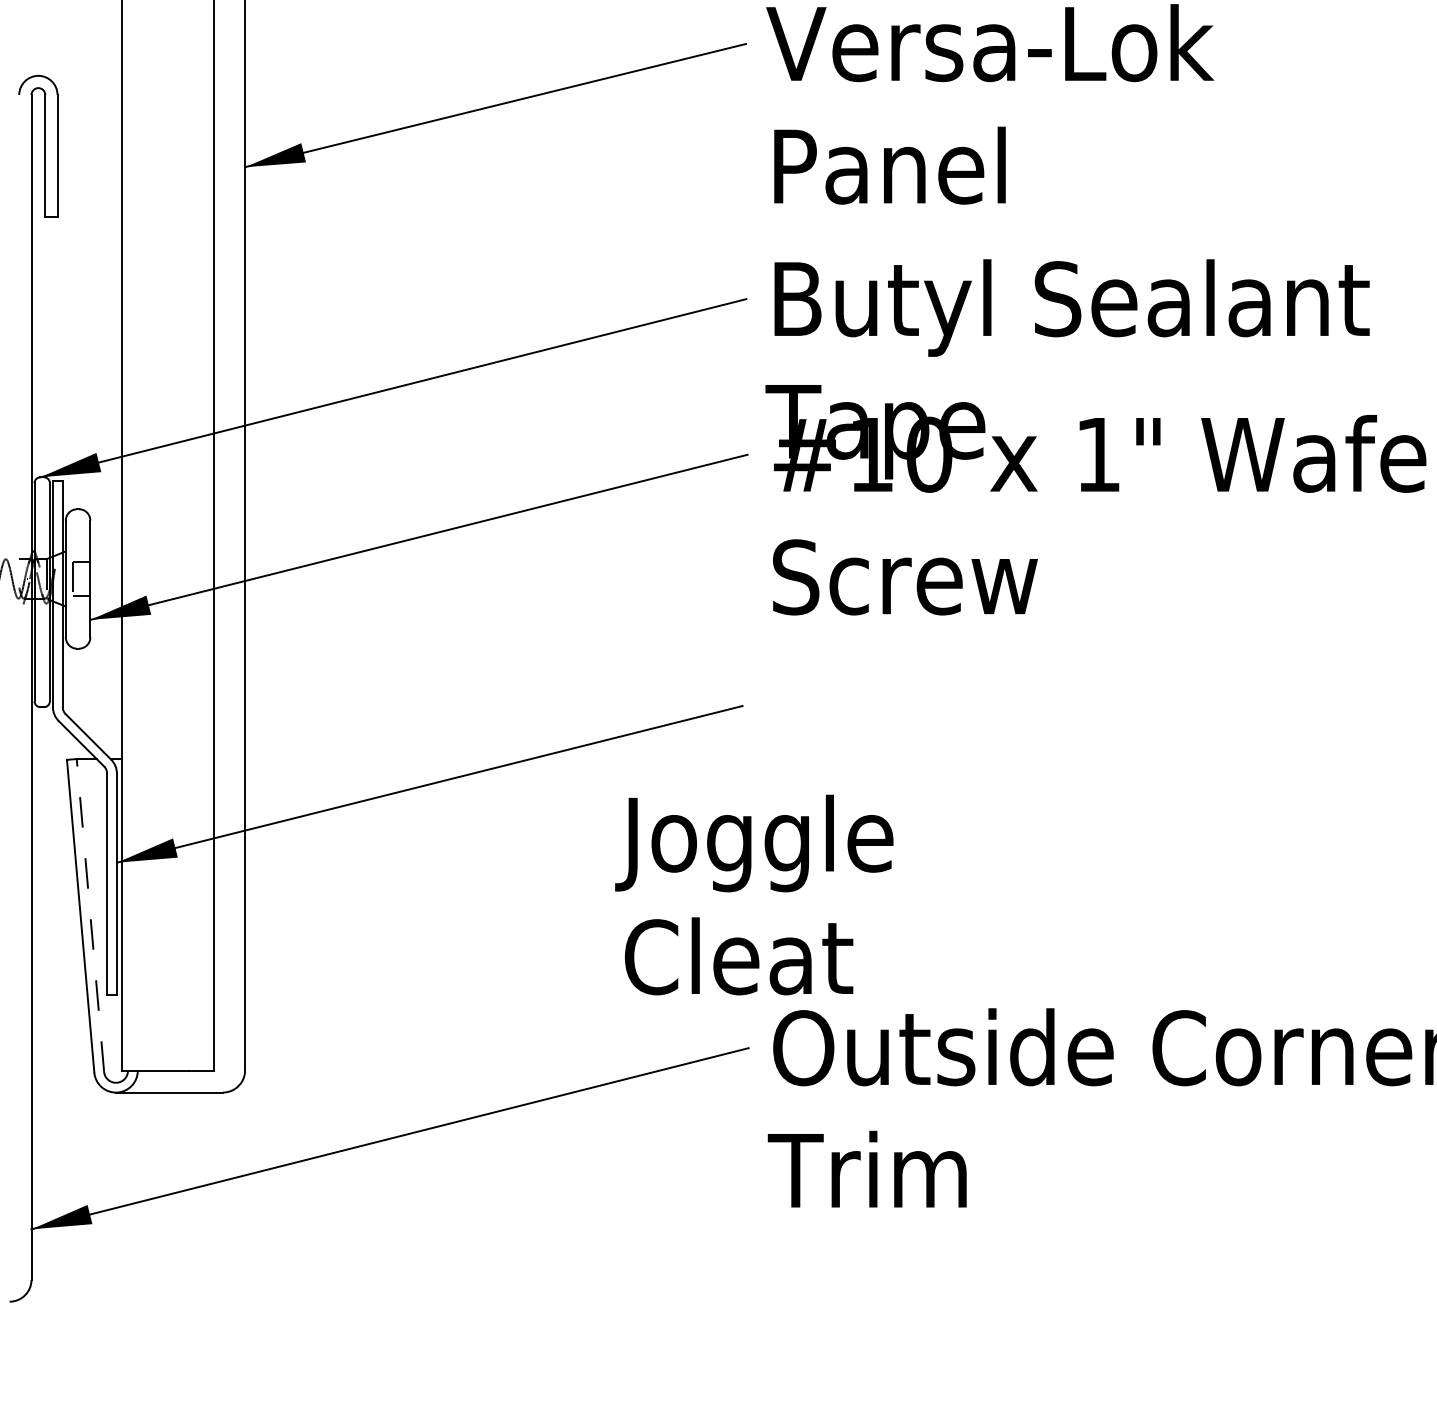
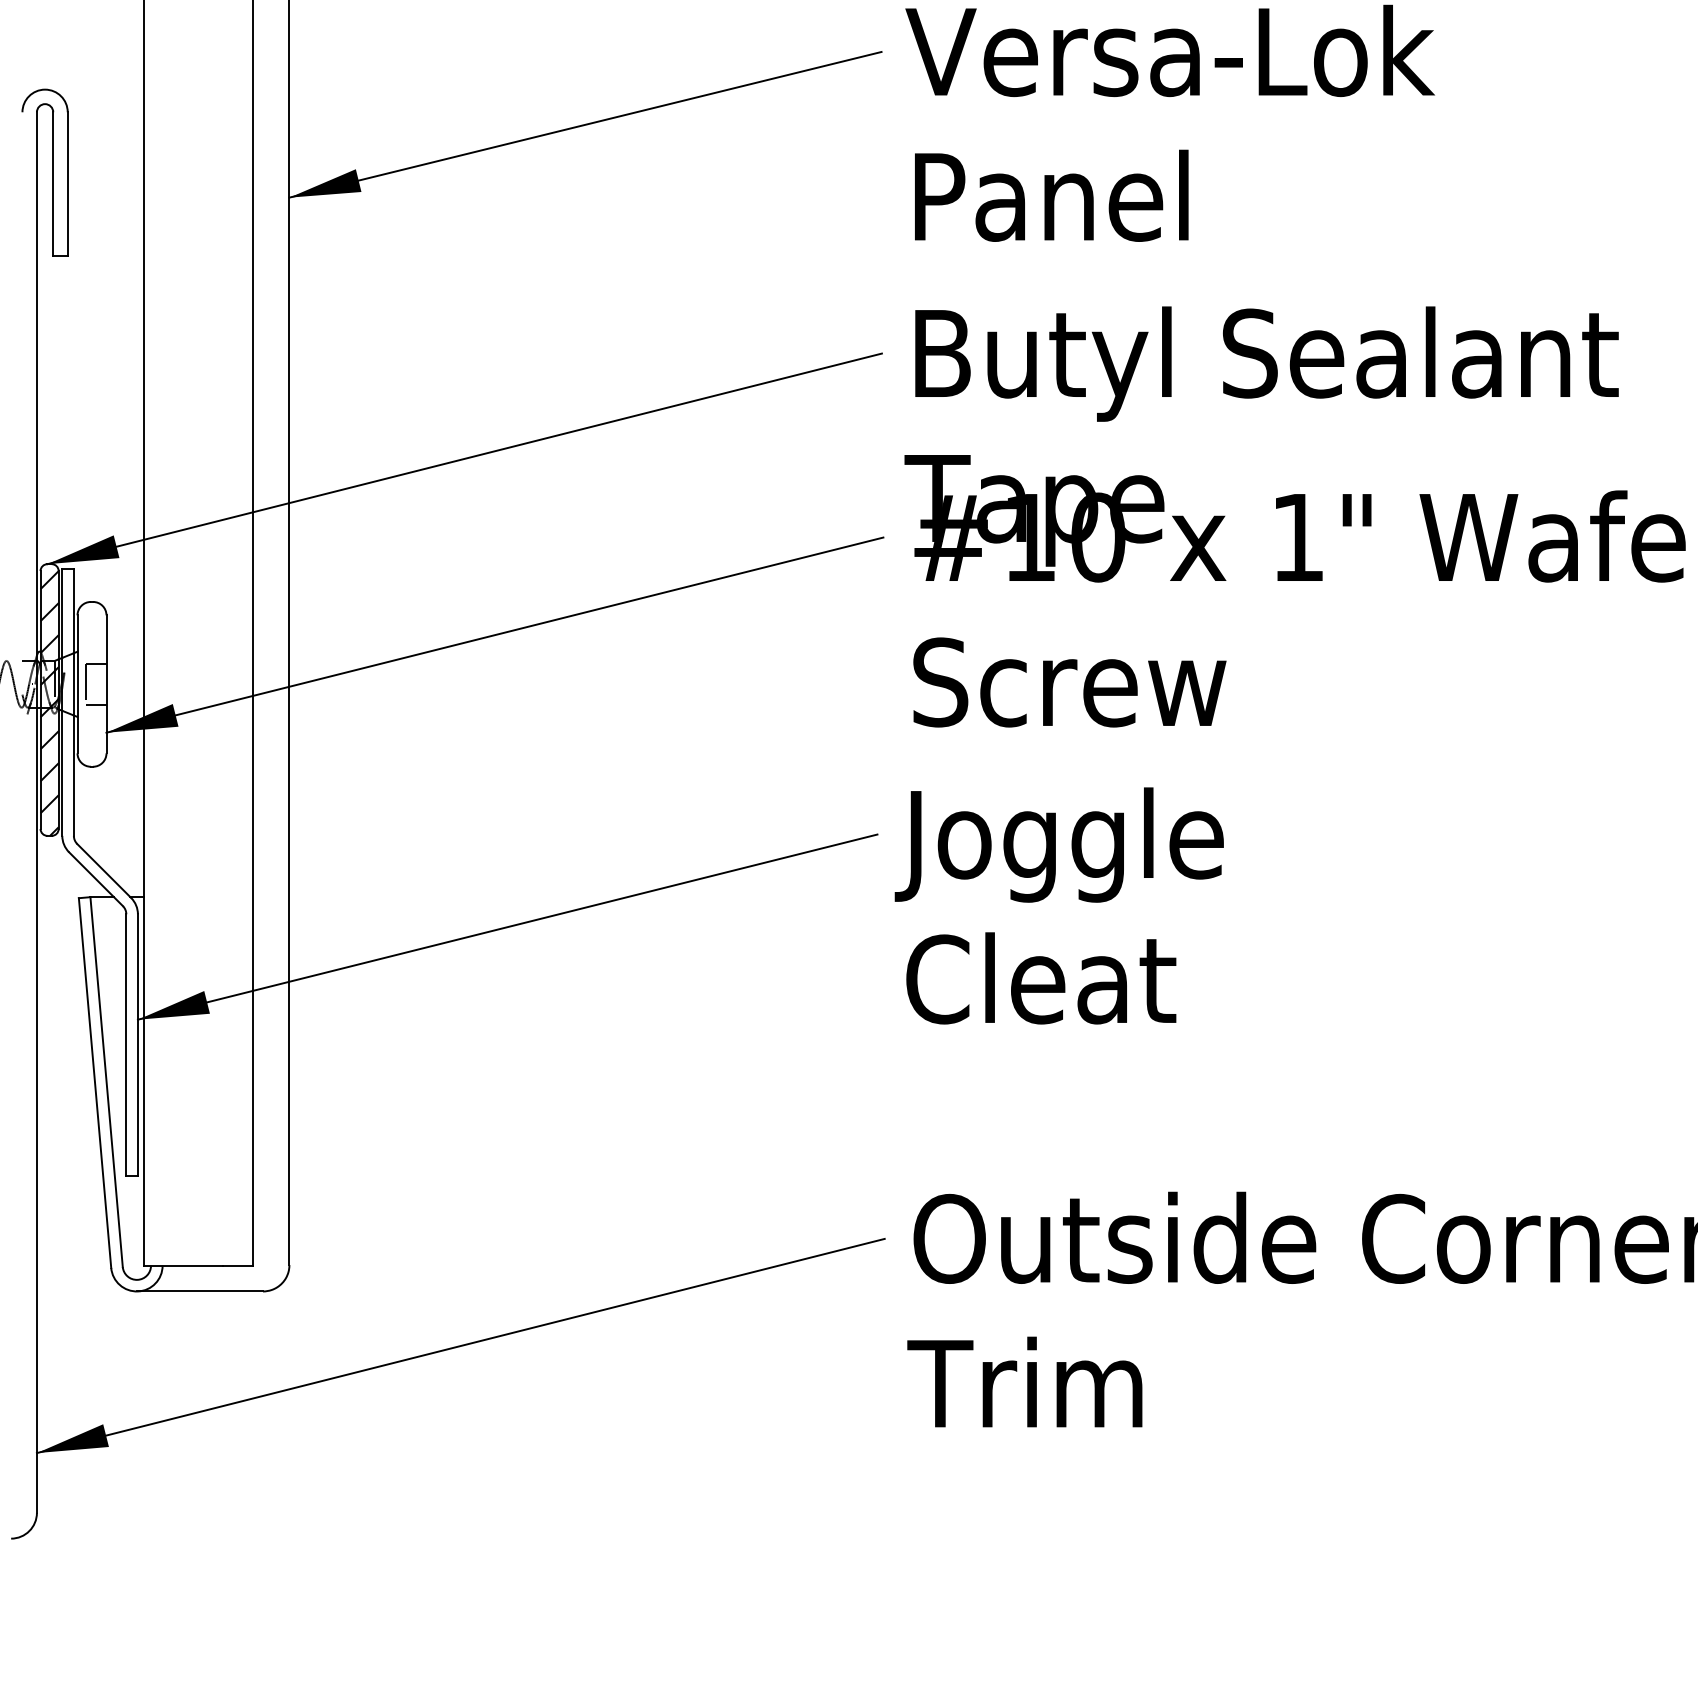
hatch: (42, 595) -> (49, 703), added
text: (753, 894) -> (1058, 905), moved
line: (90, 915) -> (106, 1082), dashed -> solid

